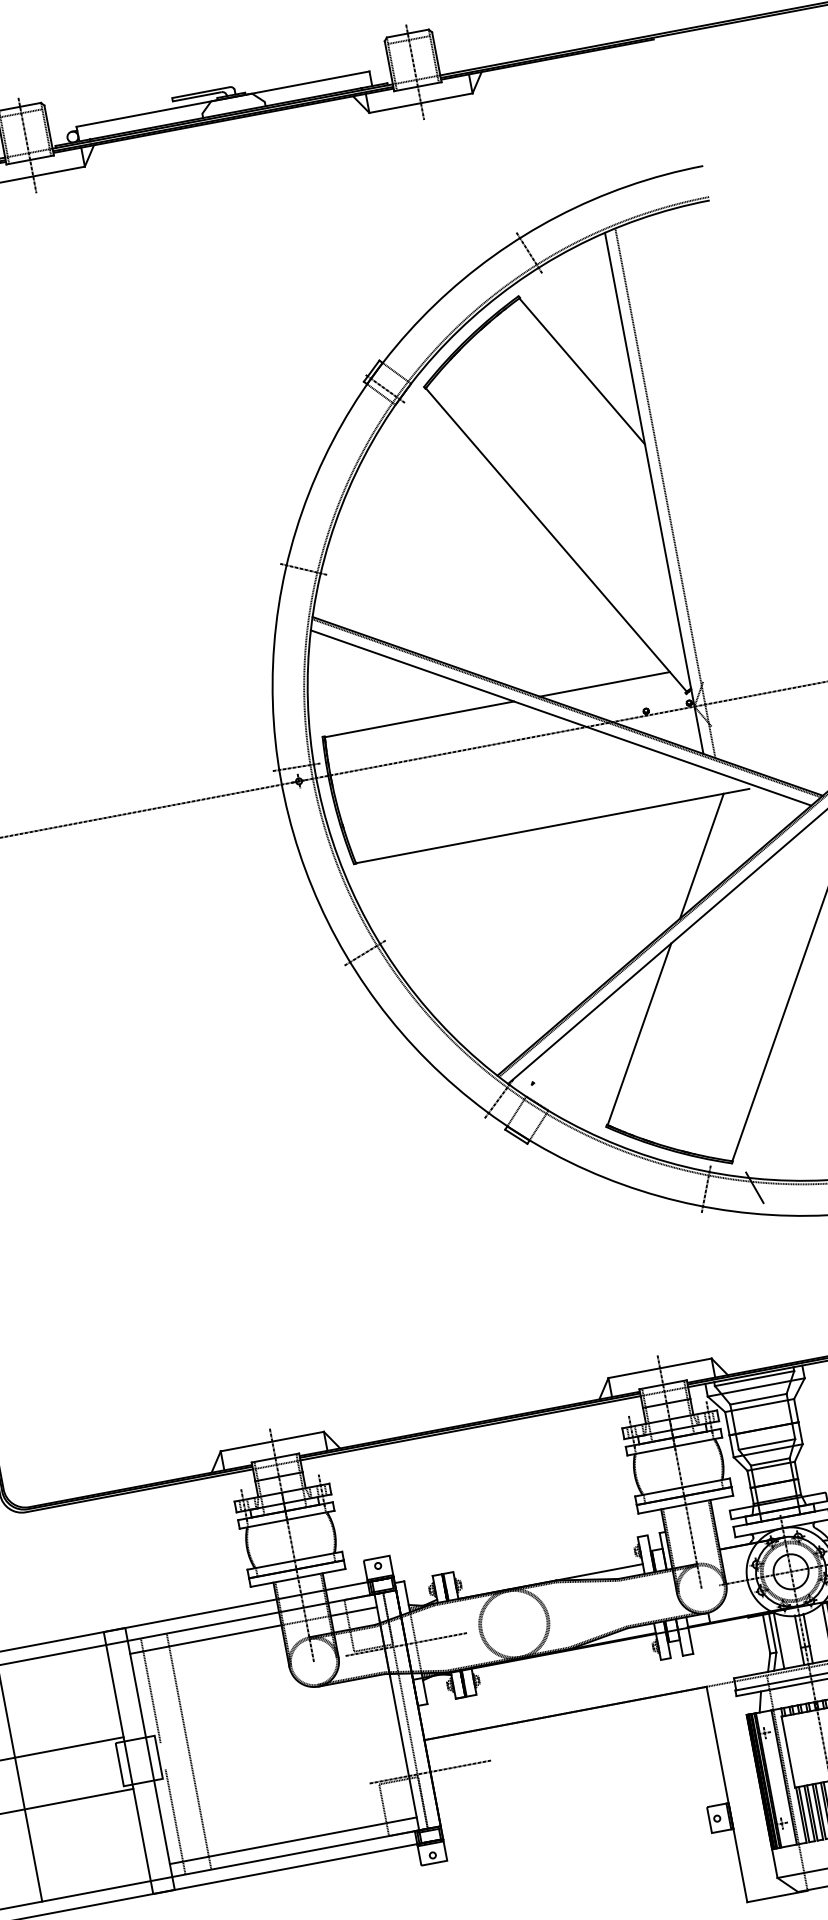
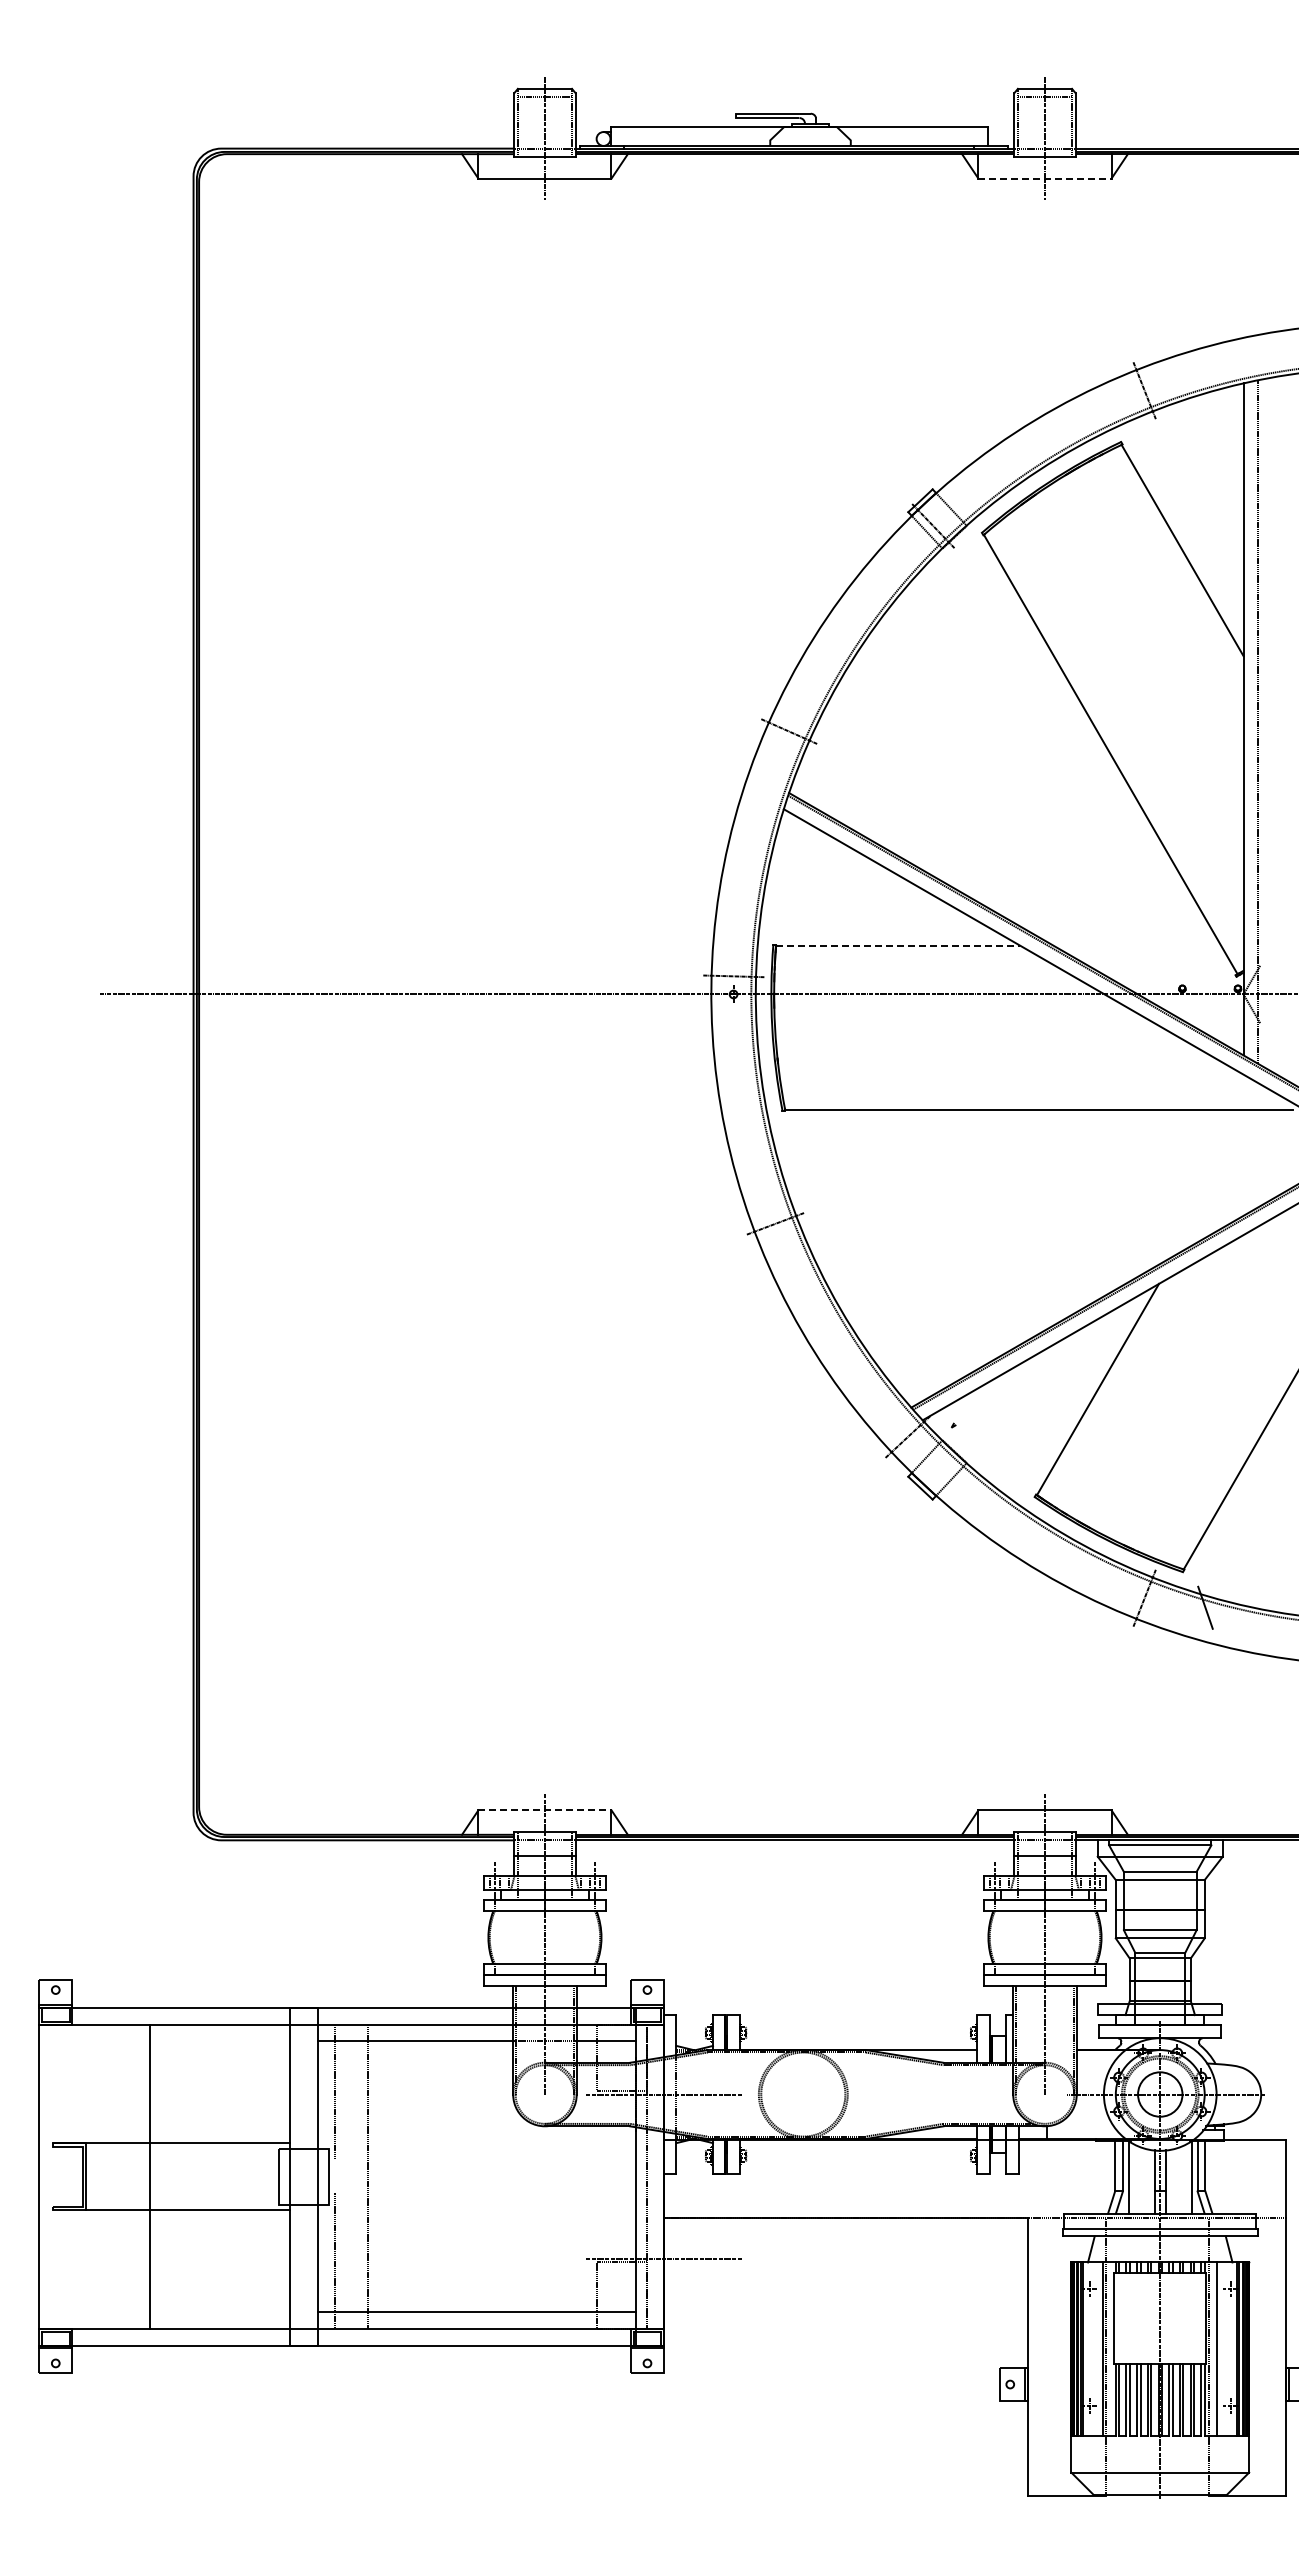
line: (420, 103) -> (1044, 178), solid -> dashed
line: (605, 684) -> (1137, 945), removed
line: (419, 719) -> (898, 945), solid -> dashed
line: (701, 856) -> (1217, 1182), removed
line: (272, 1441) -> (544, 1810), solid -> dashed

